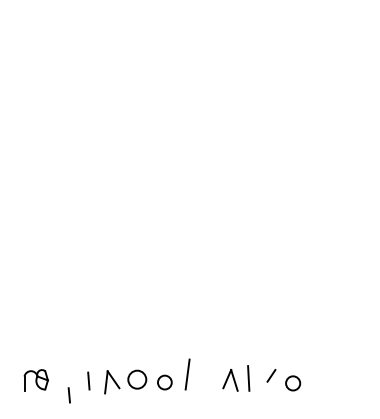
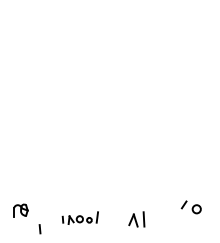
part: (139, 375) -> (80, 217), size x0.6
part: (35, 380) -> (20, 210), moved
part: (282, 380) -> (190, 207), moved

